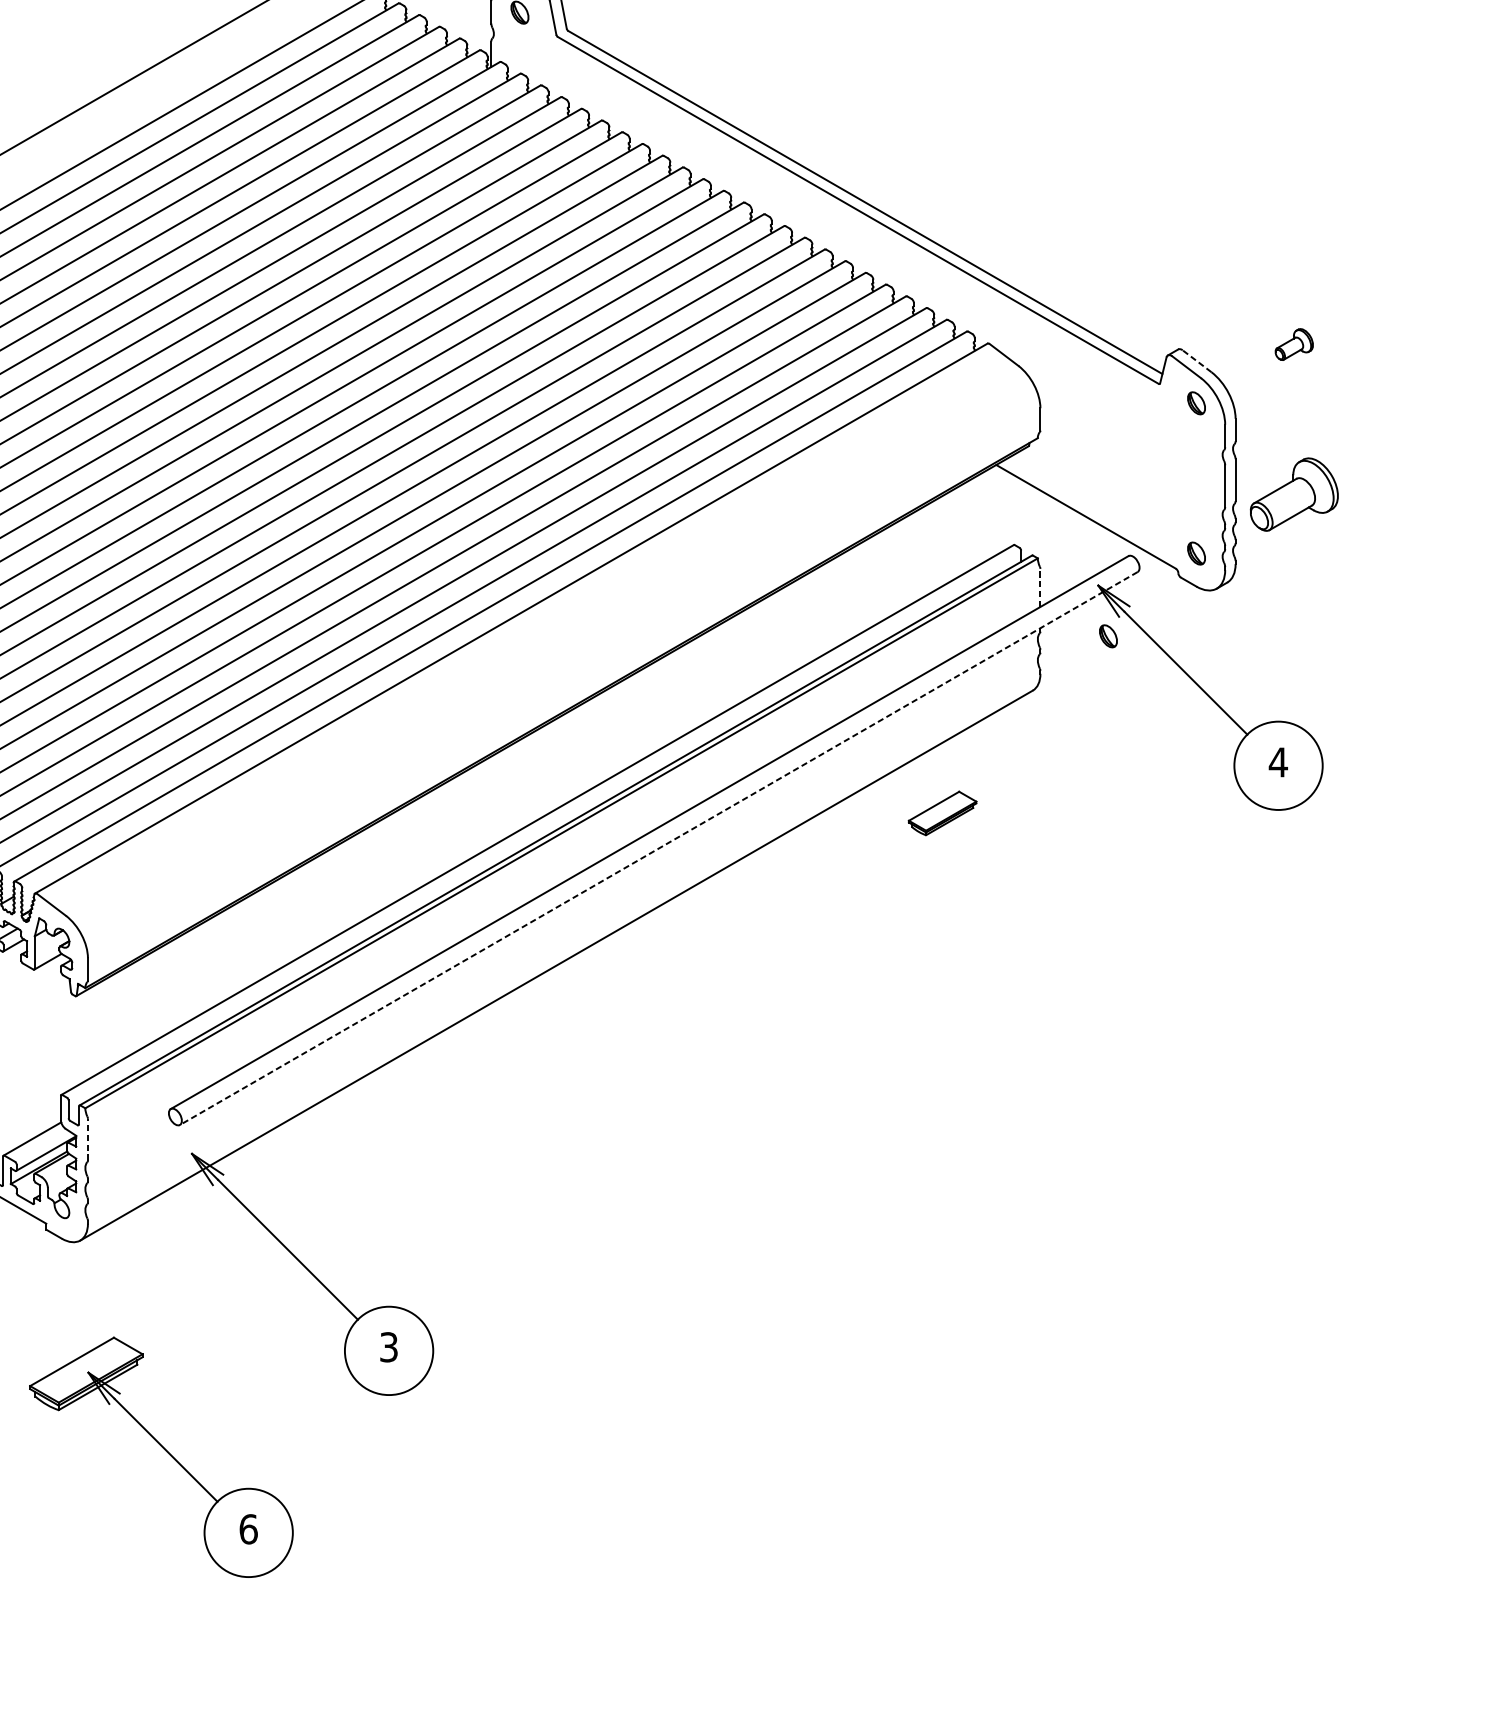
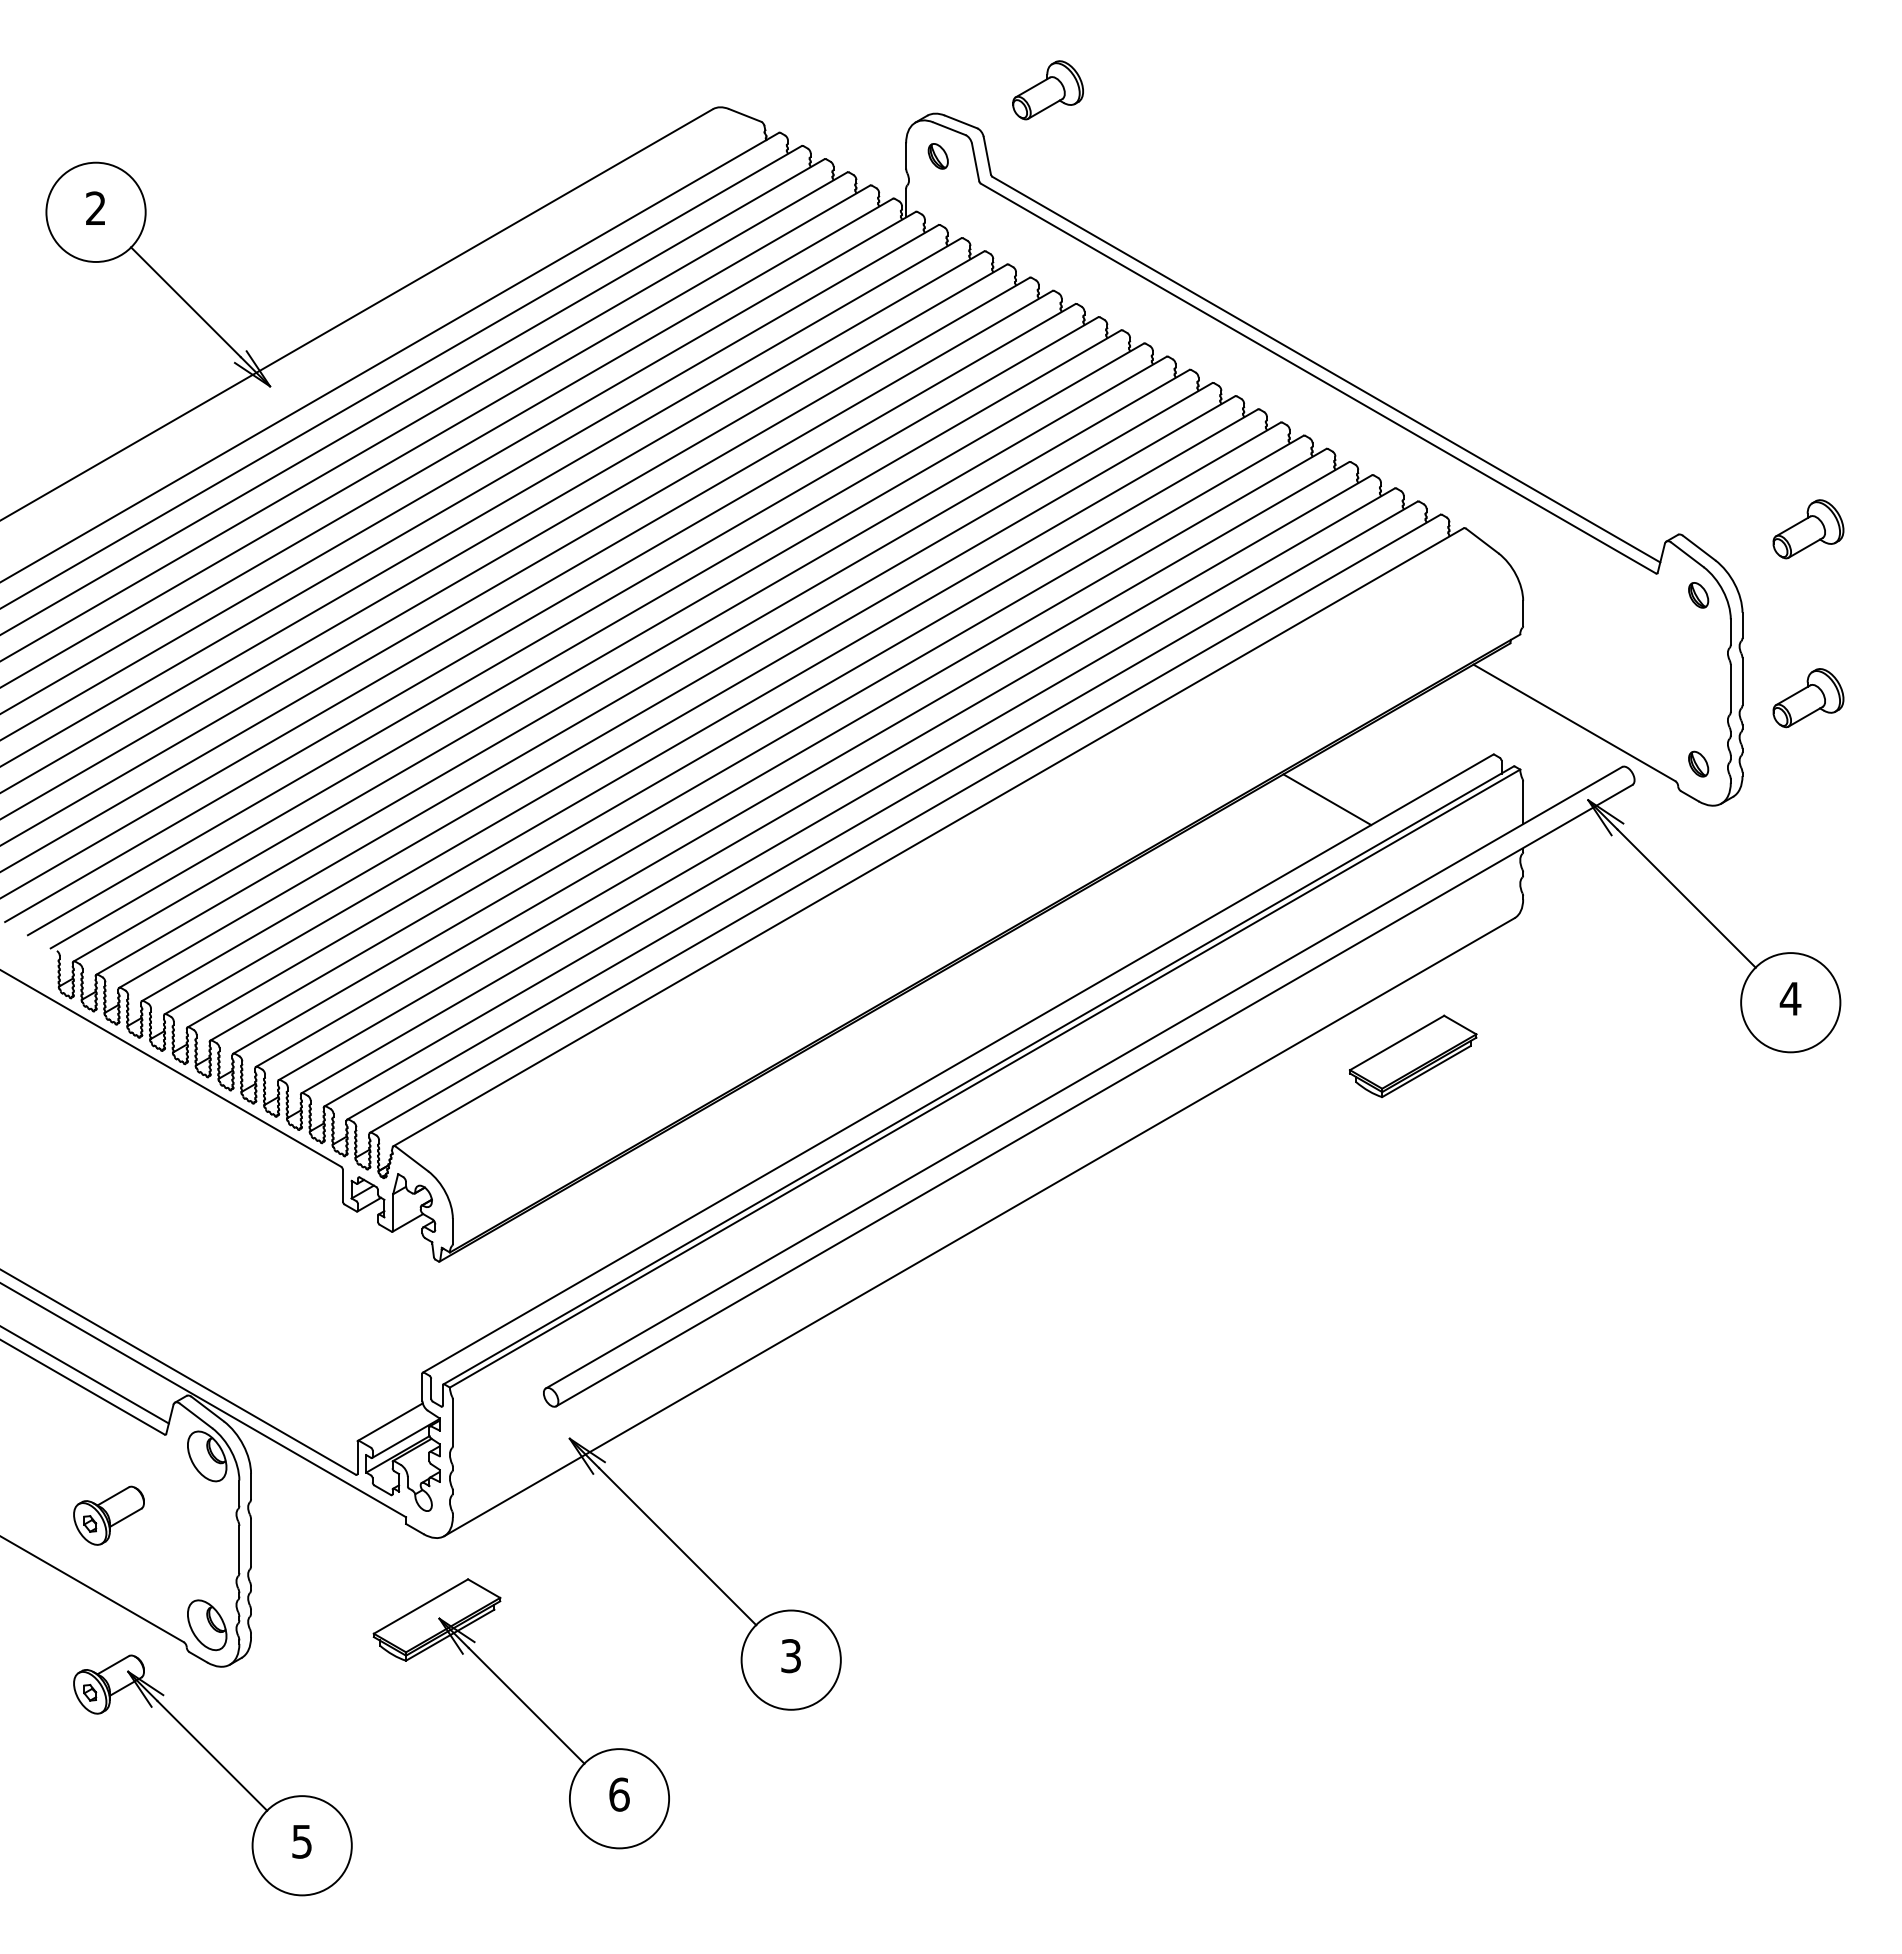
part: (1294, 344) -> (1808, 529), size x1.67
line: (1196, 360) -> (1698, 547), dashed -> solid
part: (1294, 495) -> (1808, 698), size x0.71
line: (866, 584) -> (1327, 799), added
line: (1040, 587) -> (1523, 802), dashed -> solid
part: (1108, 635) -> (1599, 856), removed
part: (942, 812) -> (1413, 1055), size x1.67
line: (658, 848) -> (1093, 1095), dashed -> solid
line: (87, 1139) -> (452, 1422), dashed -> solid
part: (165, 1451) -> (526, 1707), moved

